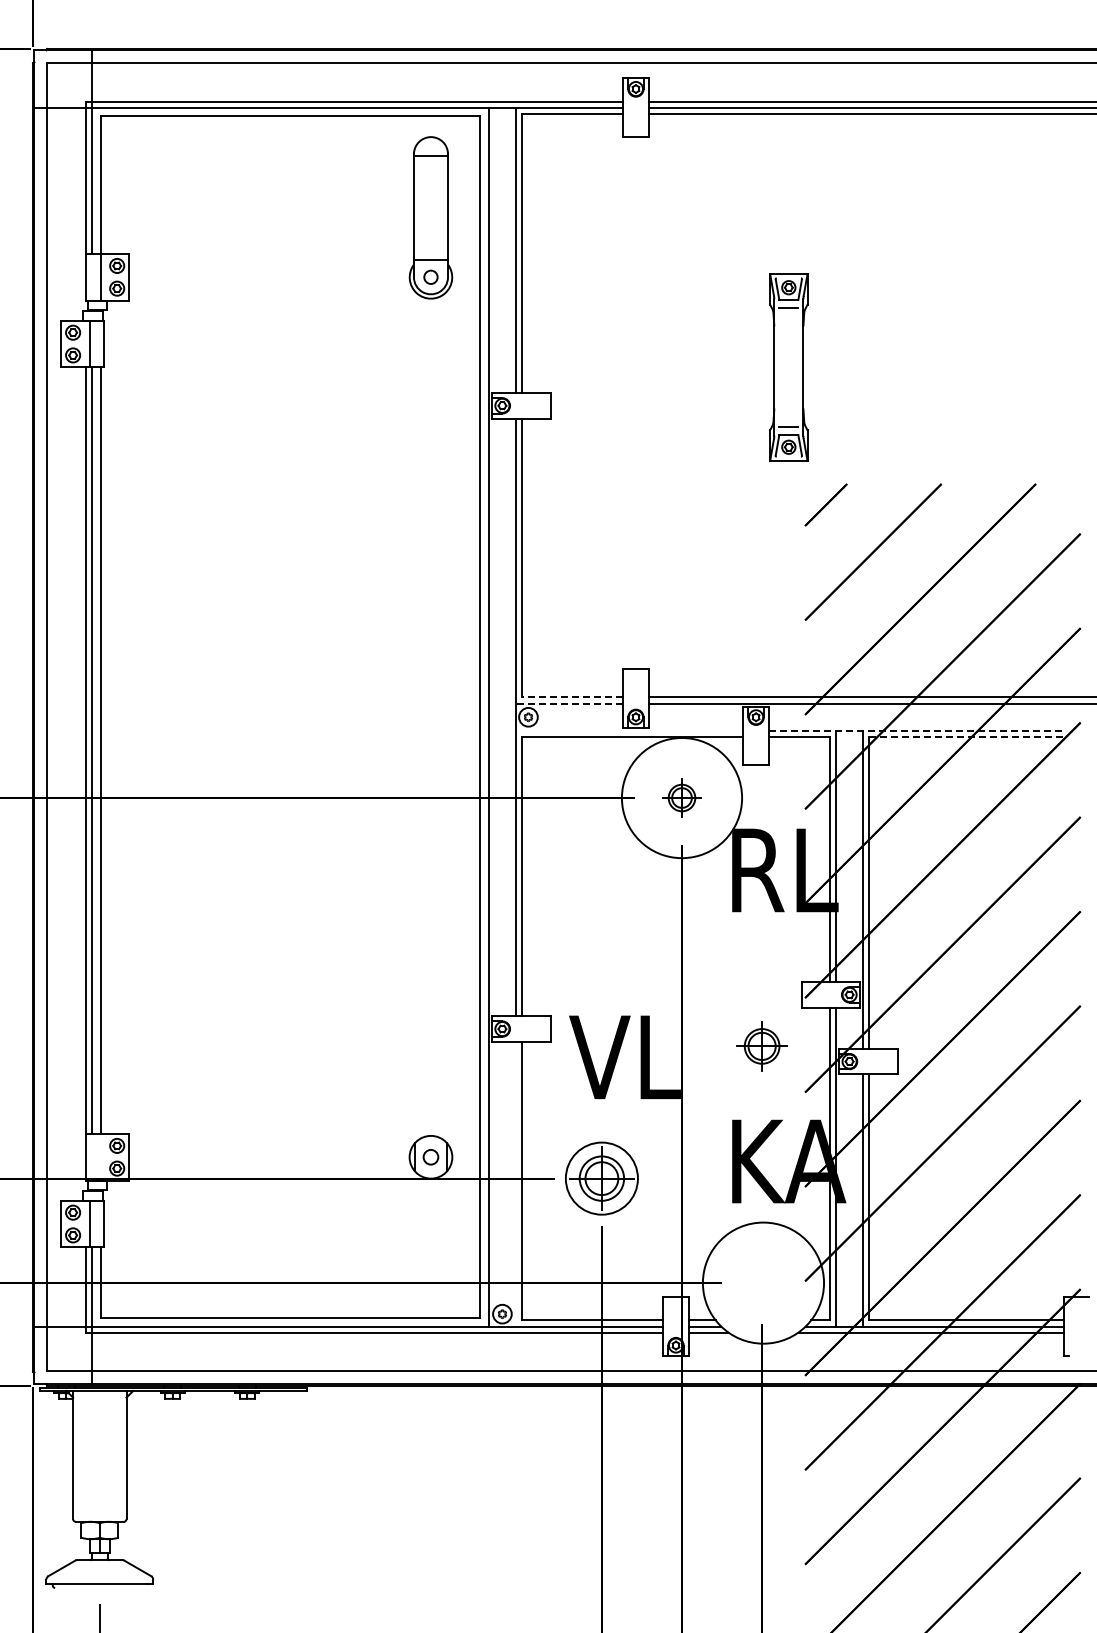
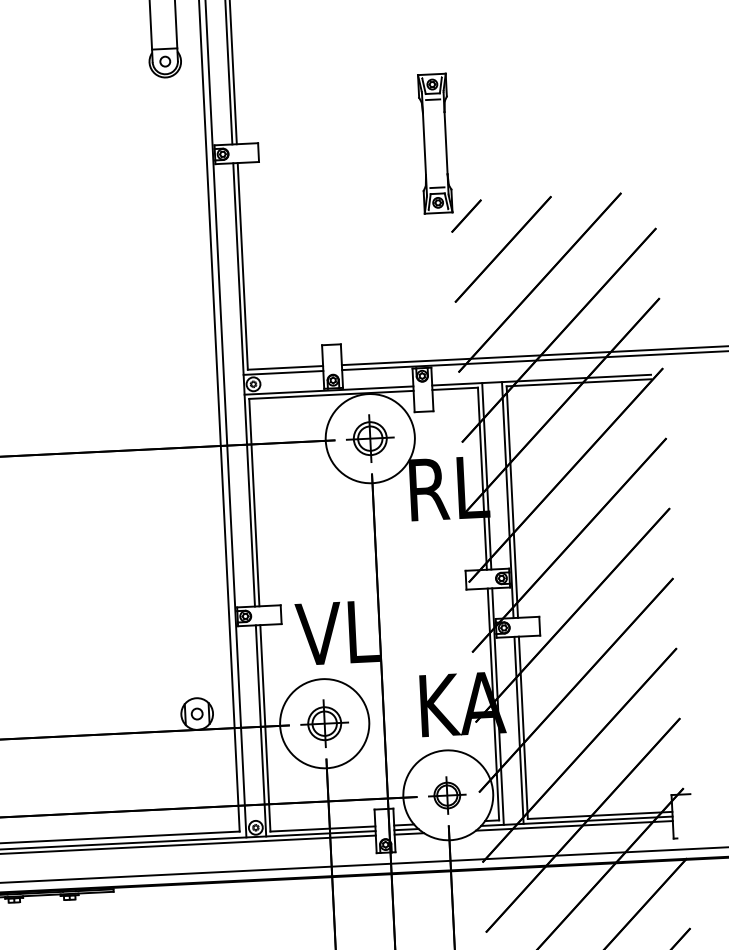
part: (788, 367) -> (435, 143), moved
line: (572, 697) -> (285, 368), dashed -> solid
line: (569, 703) -> (283, 372), dashed -> solid
line: (629, 730) -> (328, 390), added
line: (916, 730) -> (541, 380), dashed -> solid
line: (966, 736) -> (578, 382), dashed -> solid
part: (681, 797) -> (369, 438), size x1.67
part: (761, 1046) -> (446, 795), moved
circle: (601, 1178) -> (324, 723), size x1.67
line: (515, 1183) -> (260, 730), added

